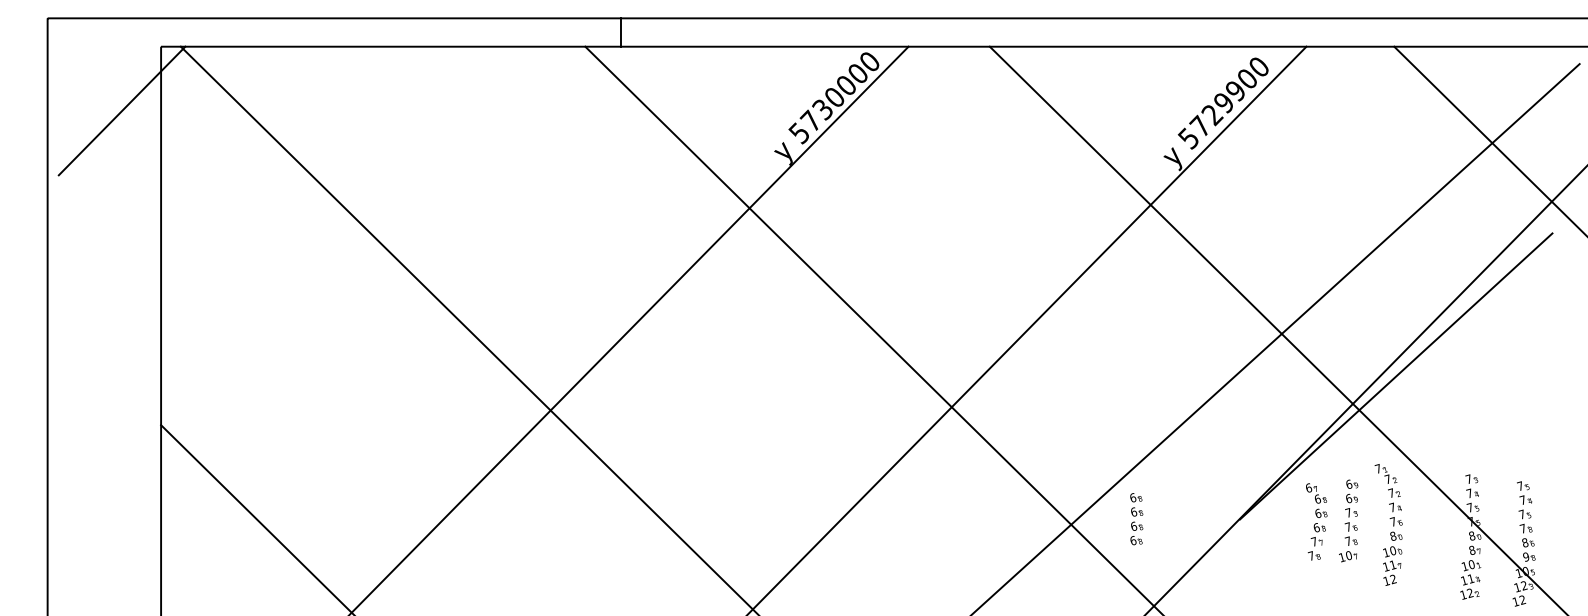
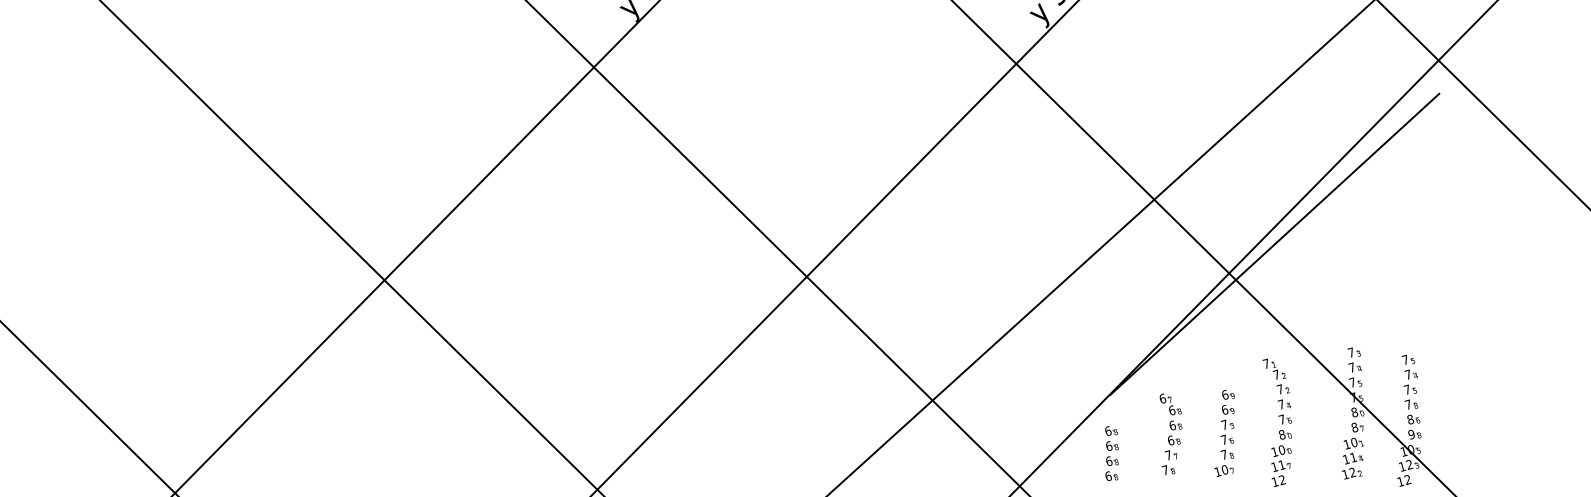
part: (1136, 519) -> (1111, 453), moved
part: (1348, 520) -> (1224, 432), moved
part: (1316, 521) -> (1170, 433), moved
part: (1388, 524) -> (1277, 422), moved

